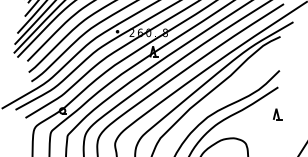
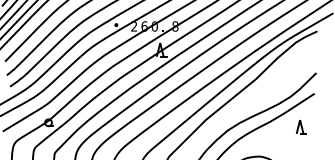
part: (277, 114) -> (301, 127), moved

